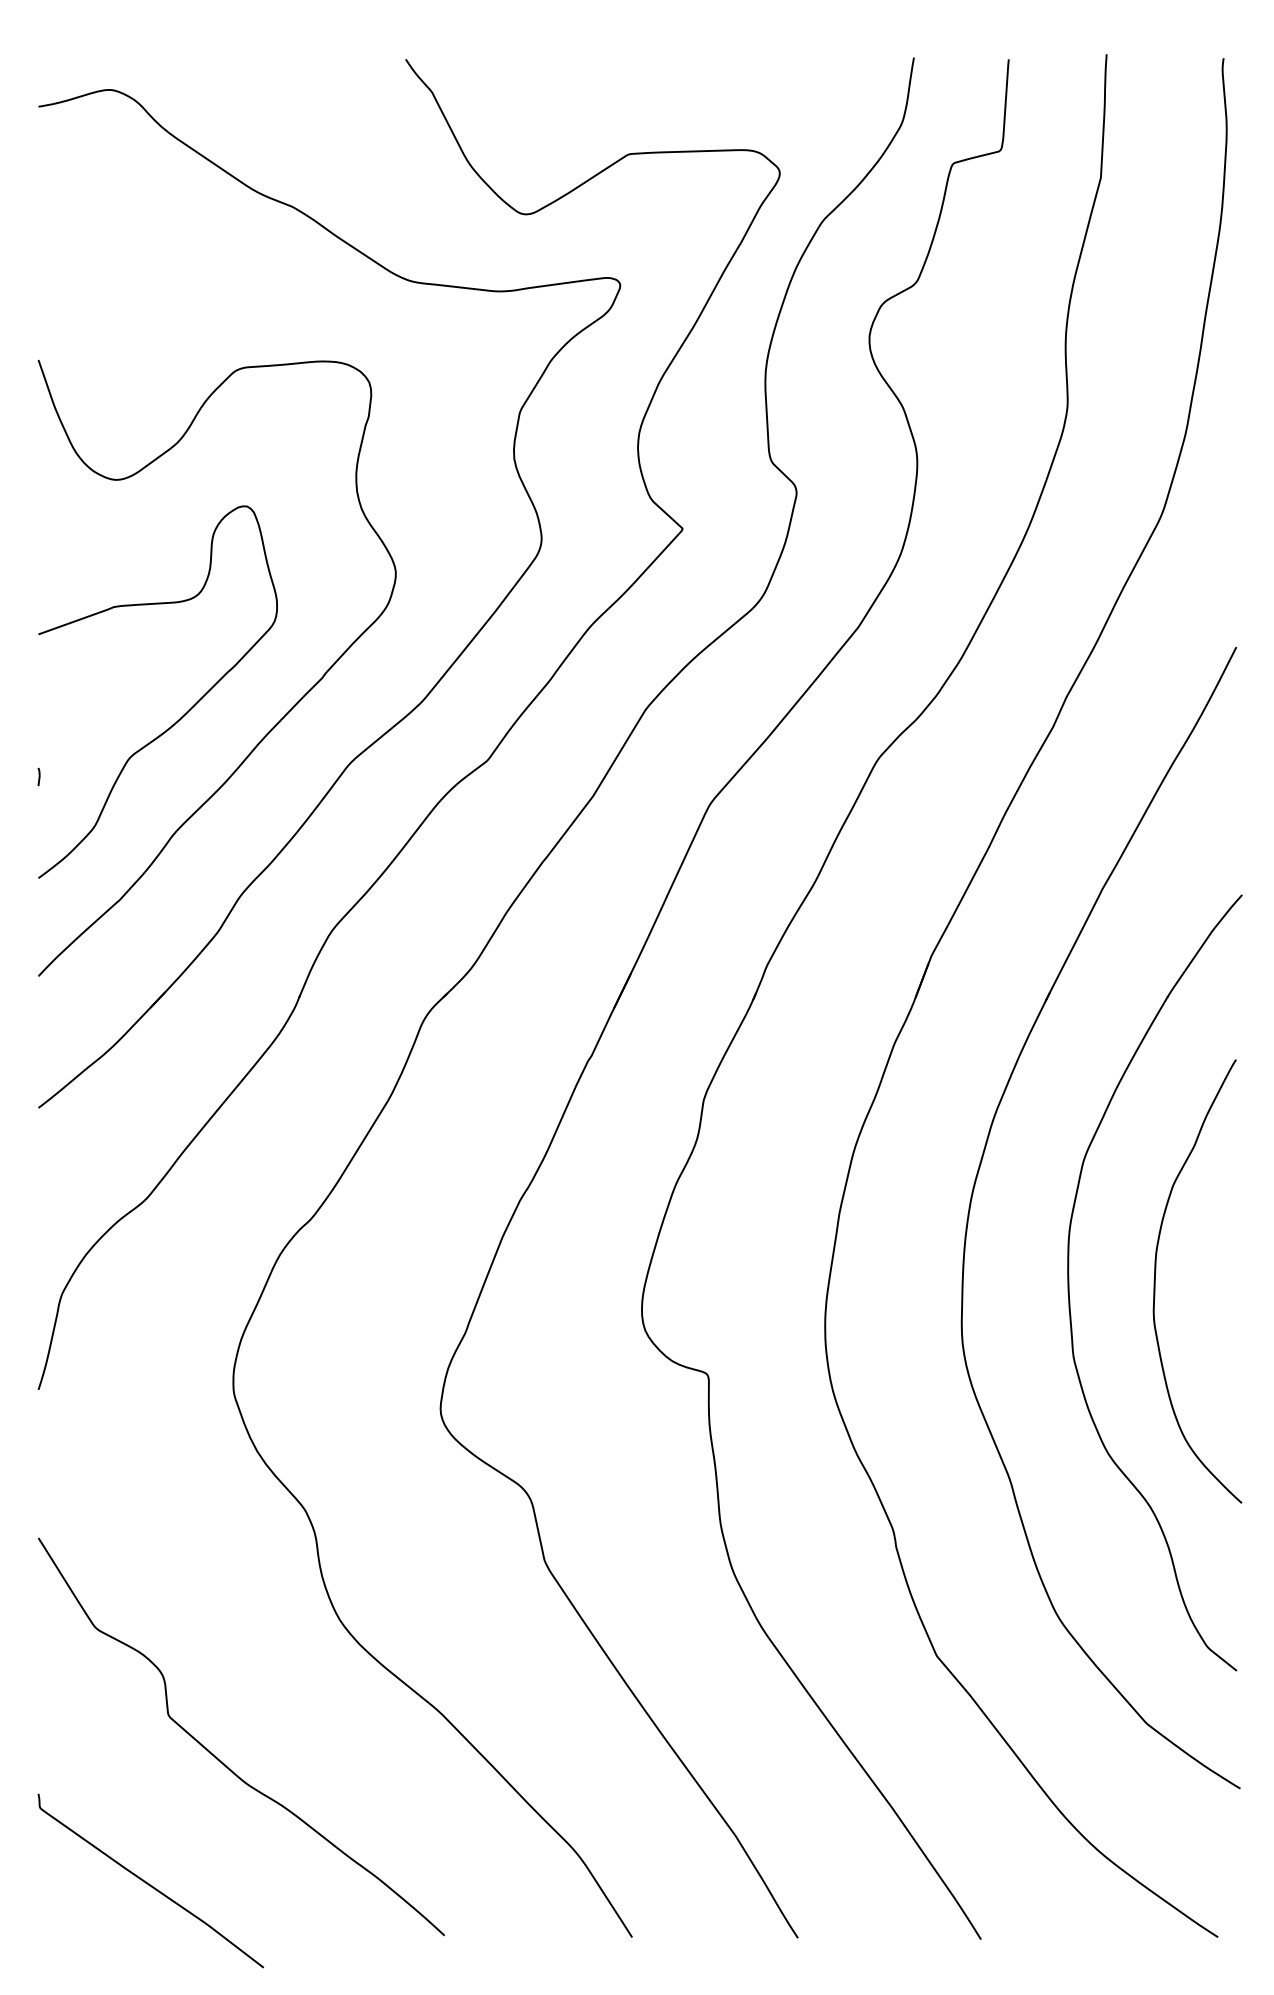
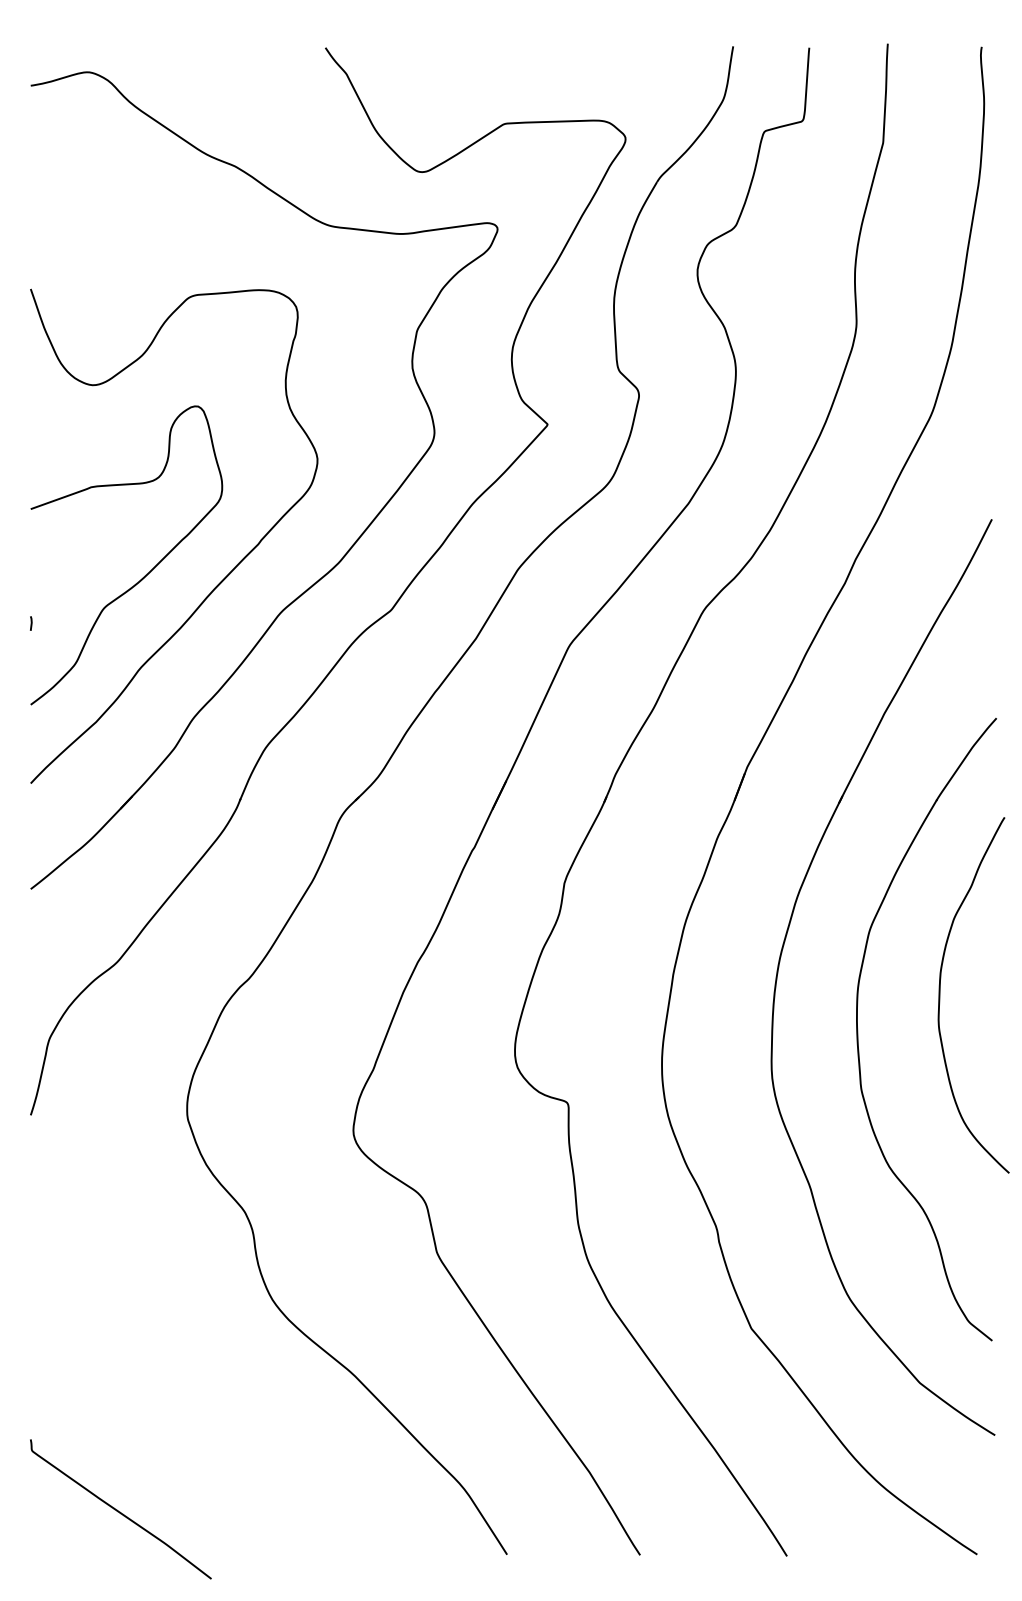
curve: (1156, 1281) -> (940, 995), moved
curve: (220, 1758) -> (176, 1411), removed

